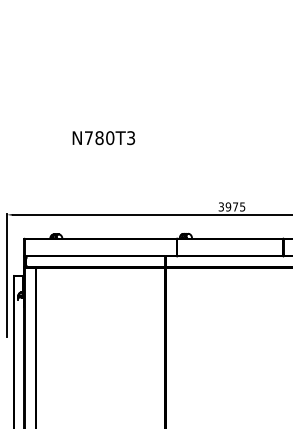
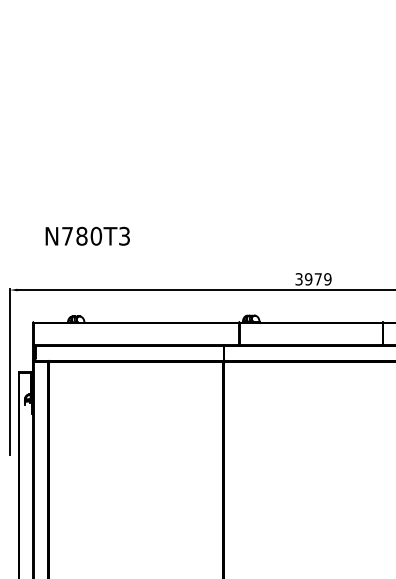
text: (103, 138) -> (87, 236), moved
text: (242, 206) -> (327, 278), 3975 -> 3979

